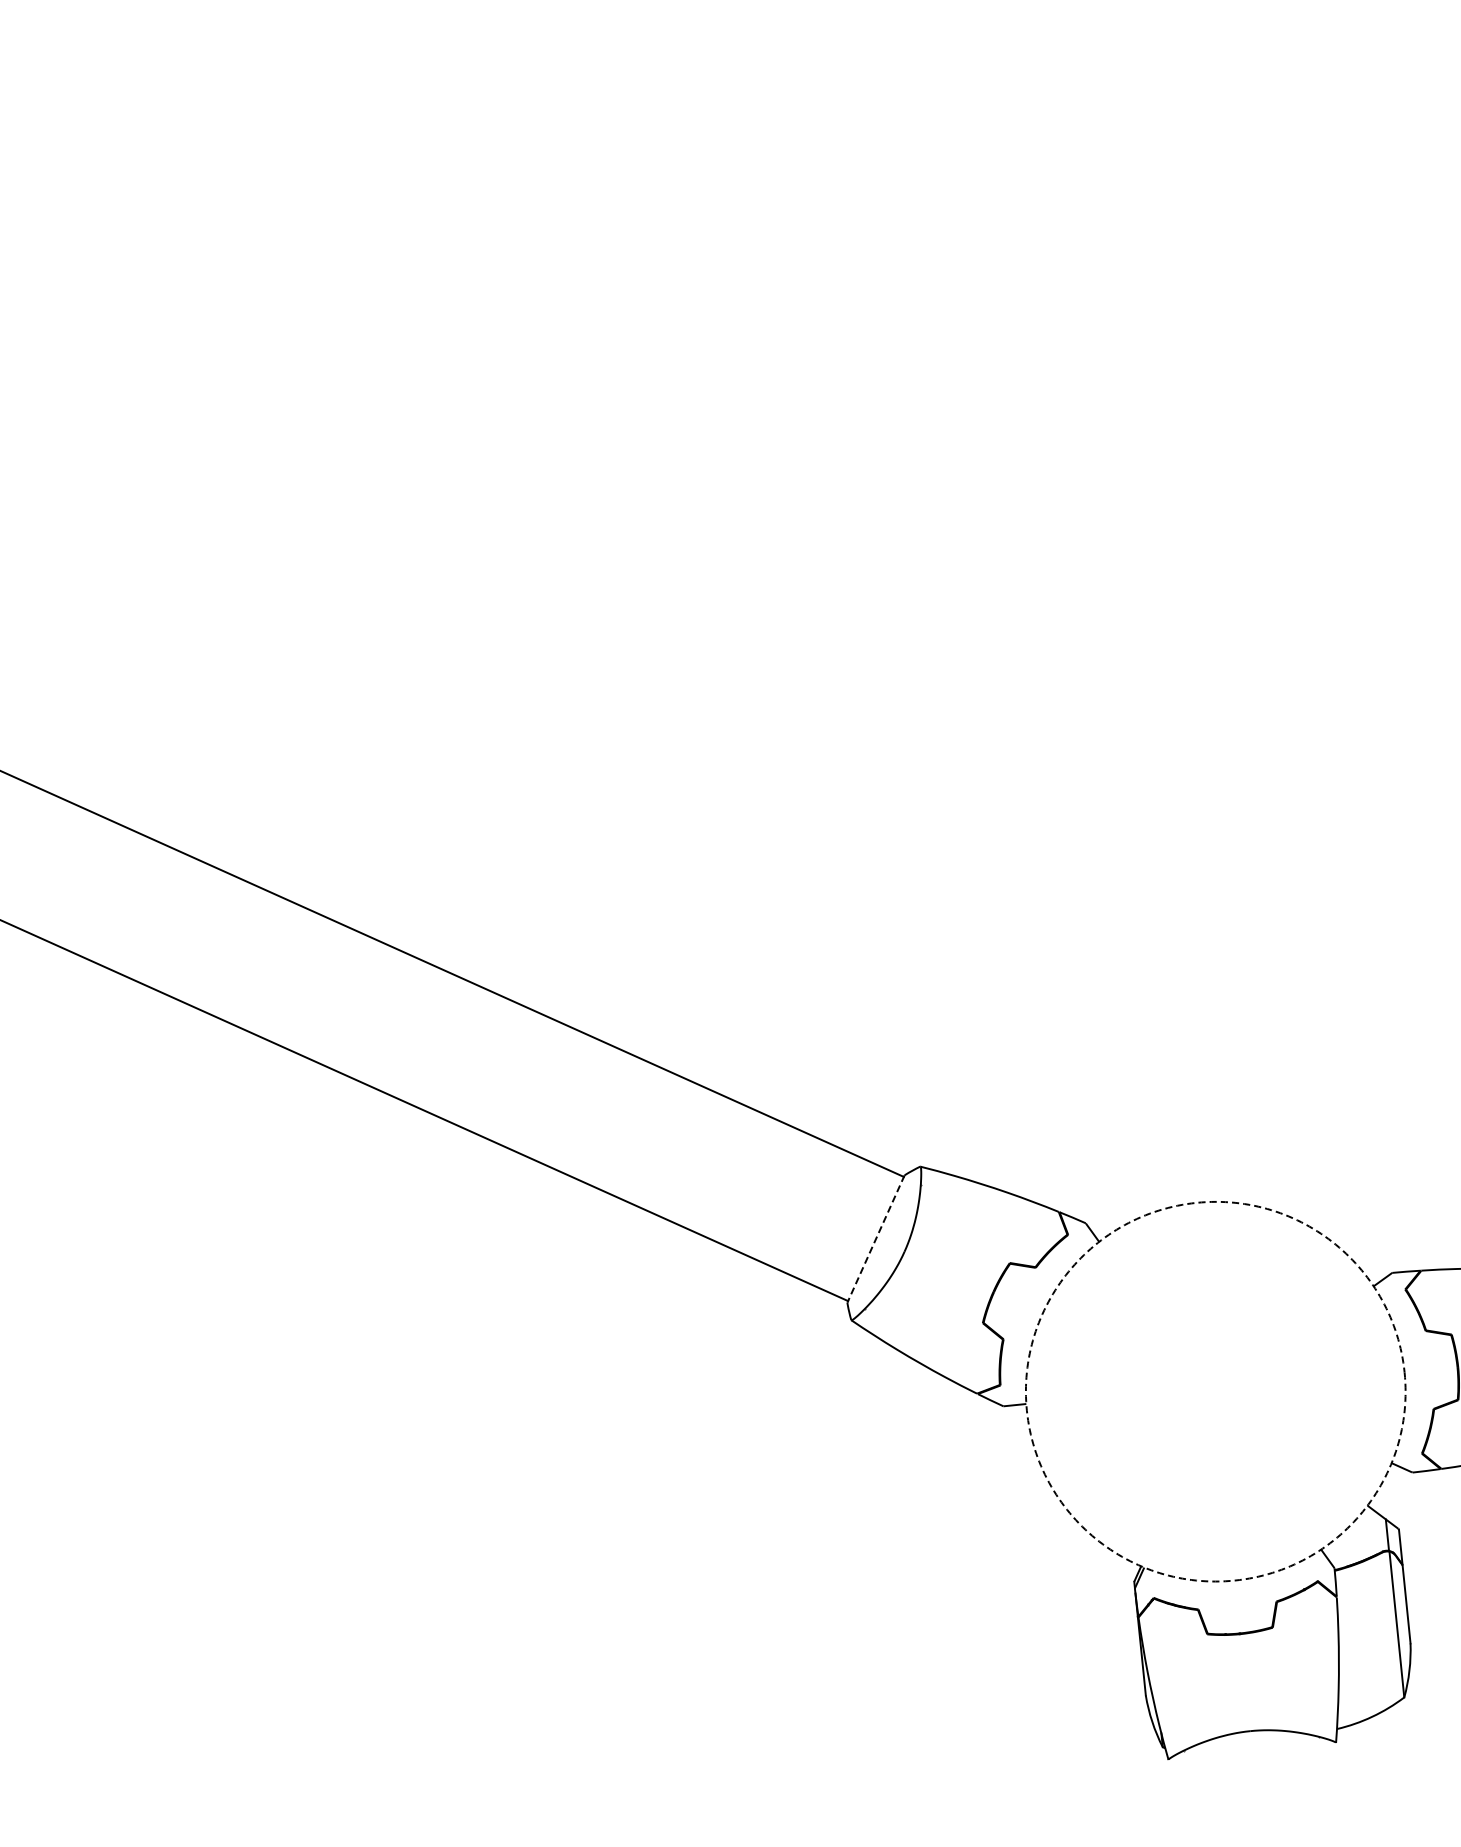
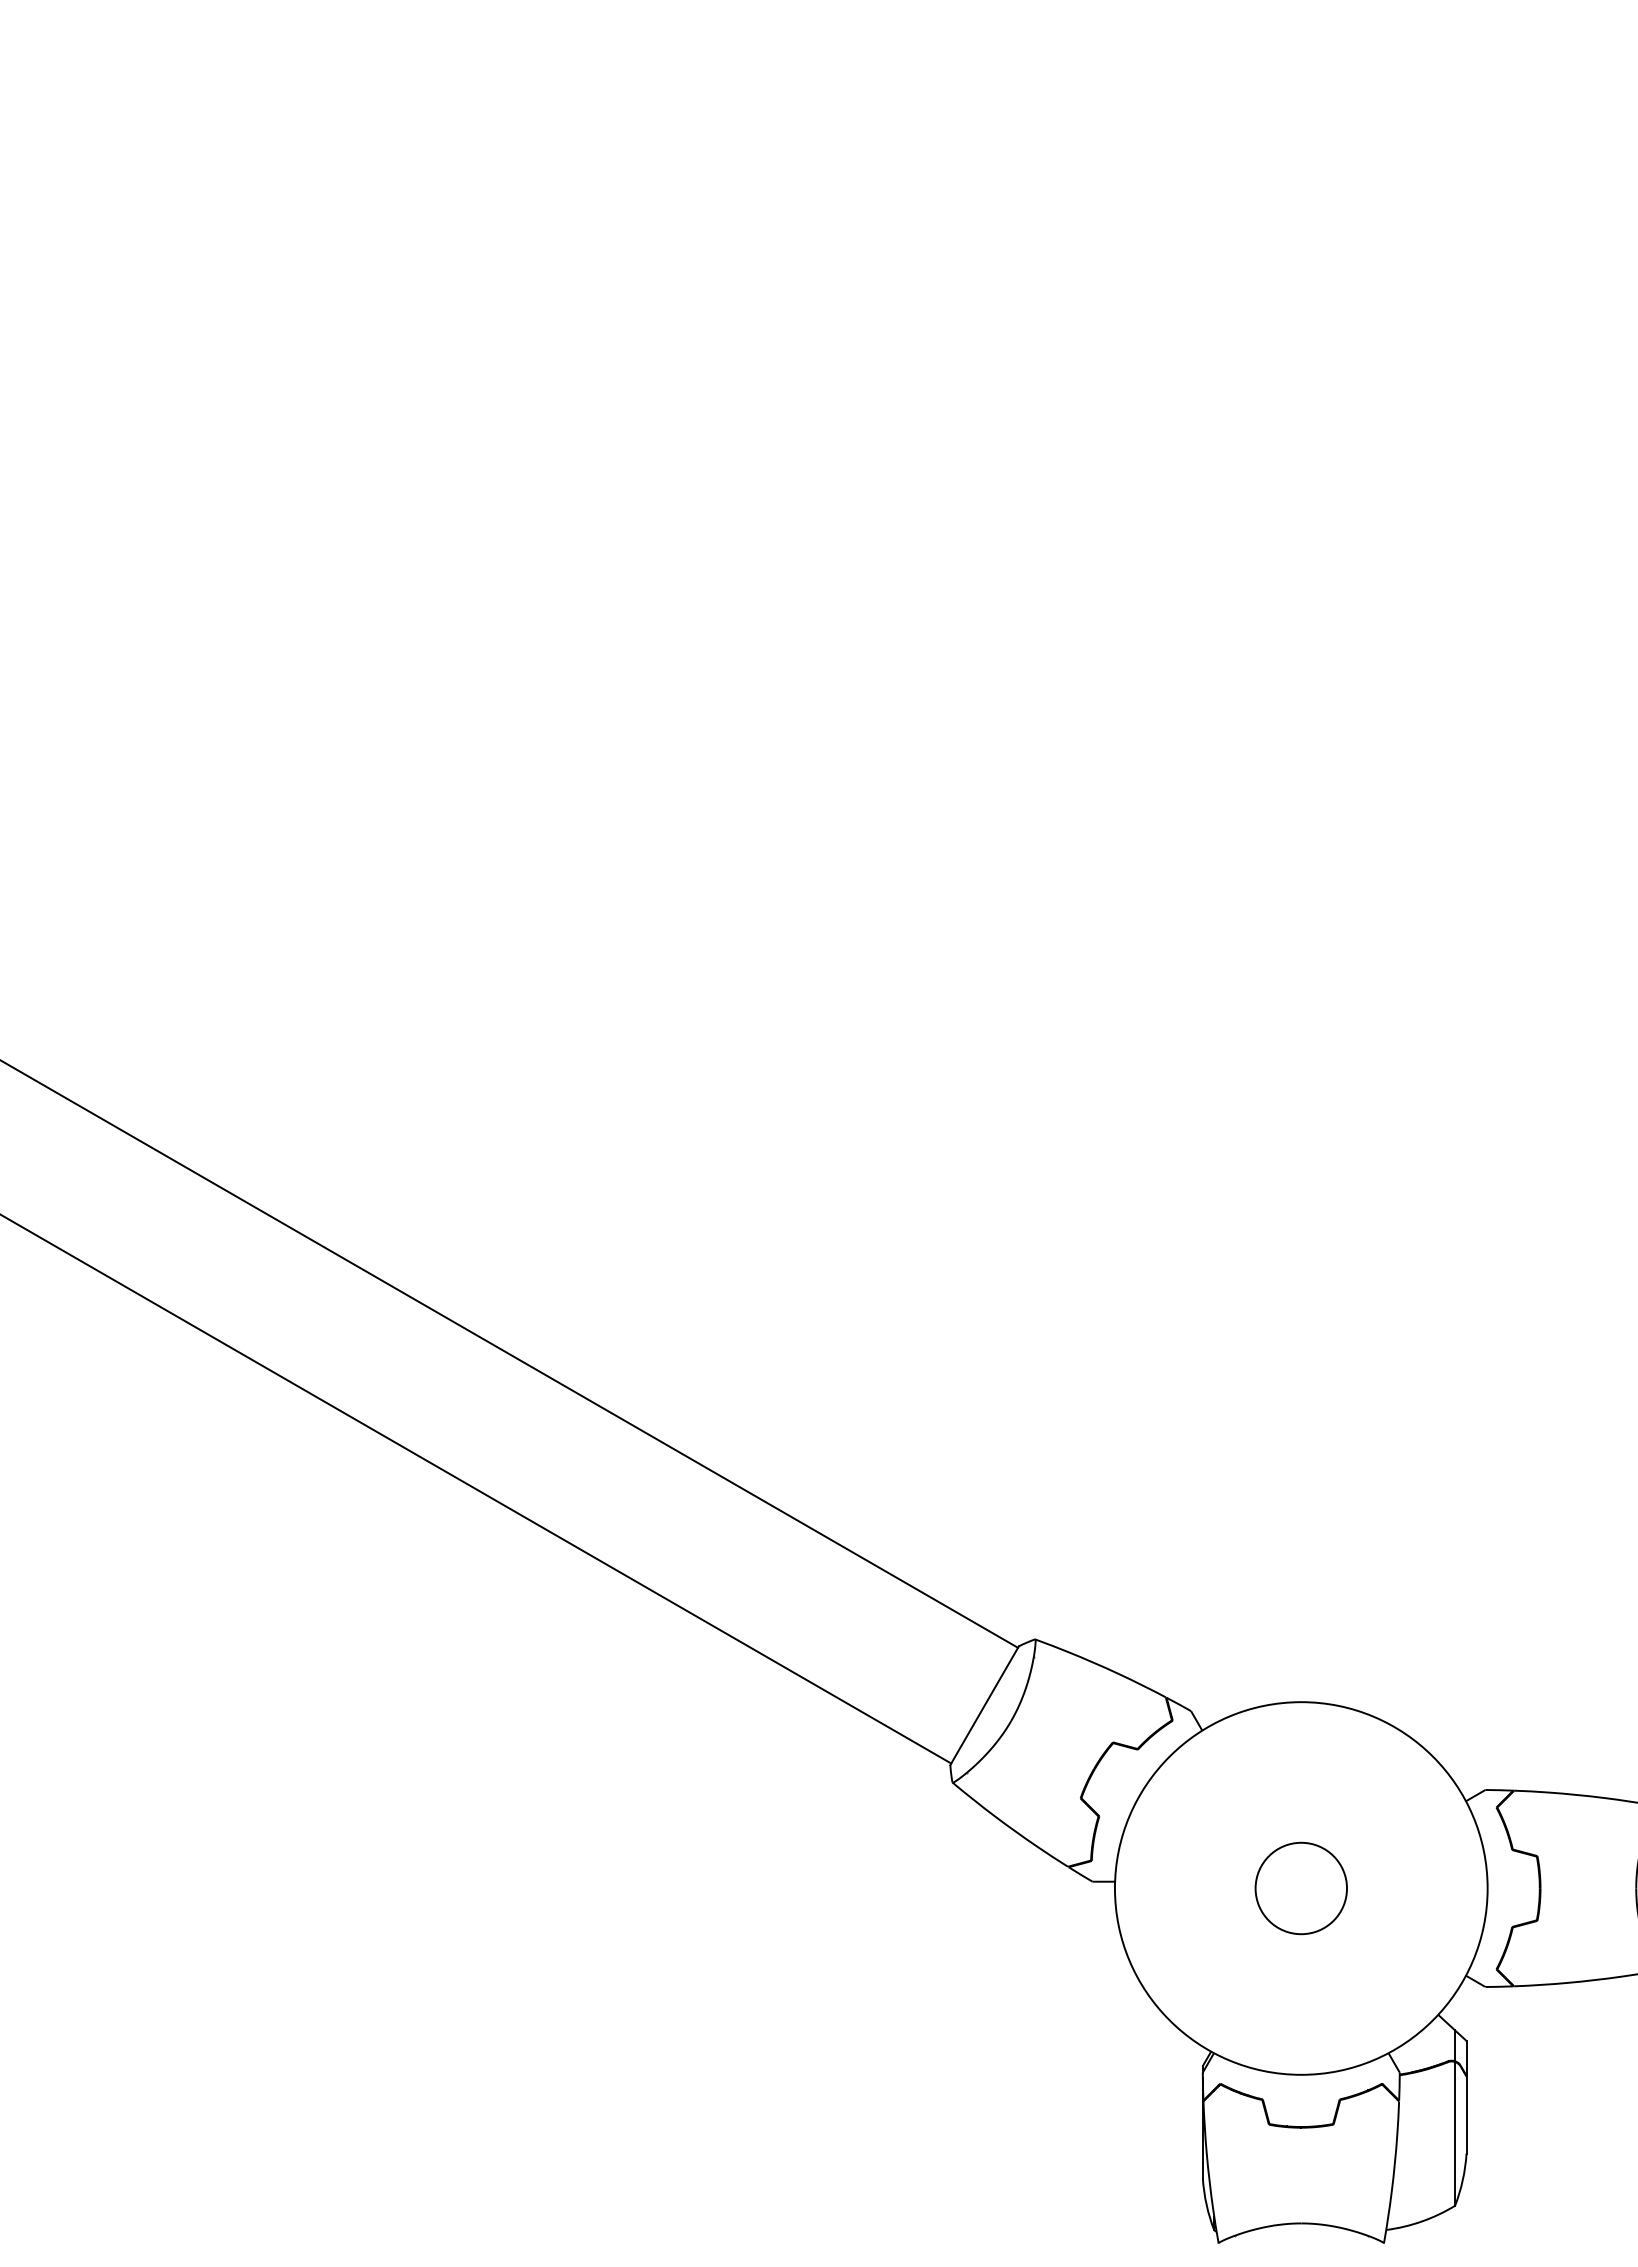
line: (875, 1238) -> (984, 1705), dashed -> solid
circle: (1214, 1391) -> (1300, 1888), added
circle: (1214, 1391) -> (1300, 1888), dashed -> solid

